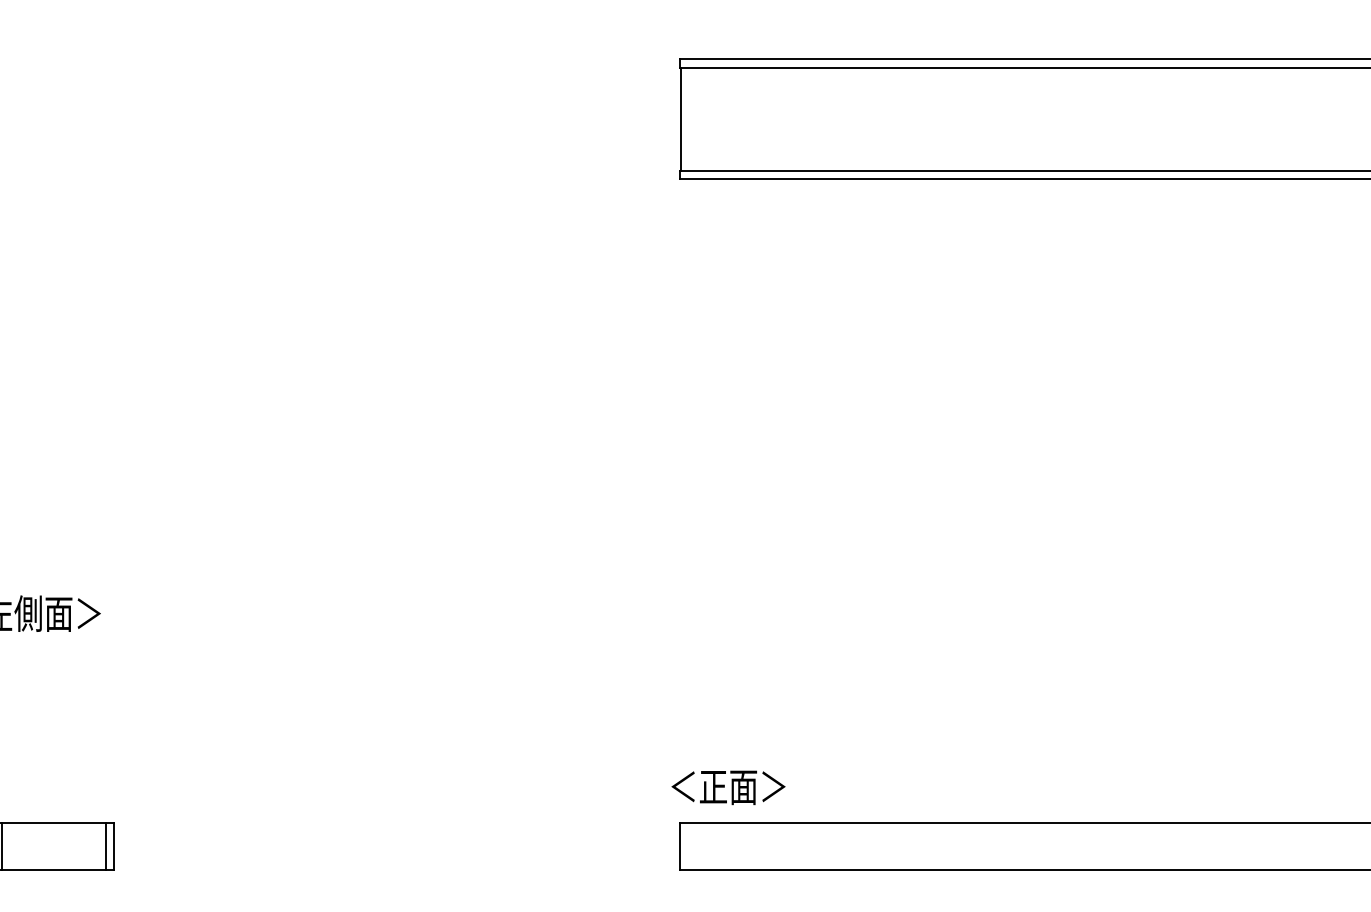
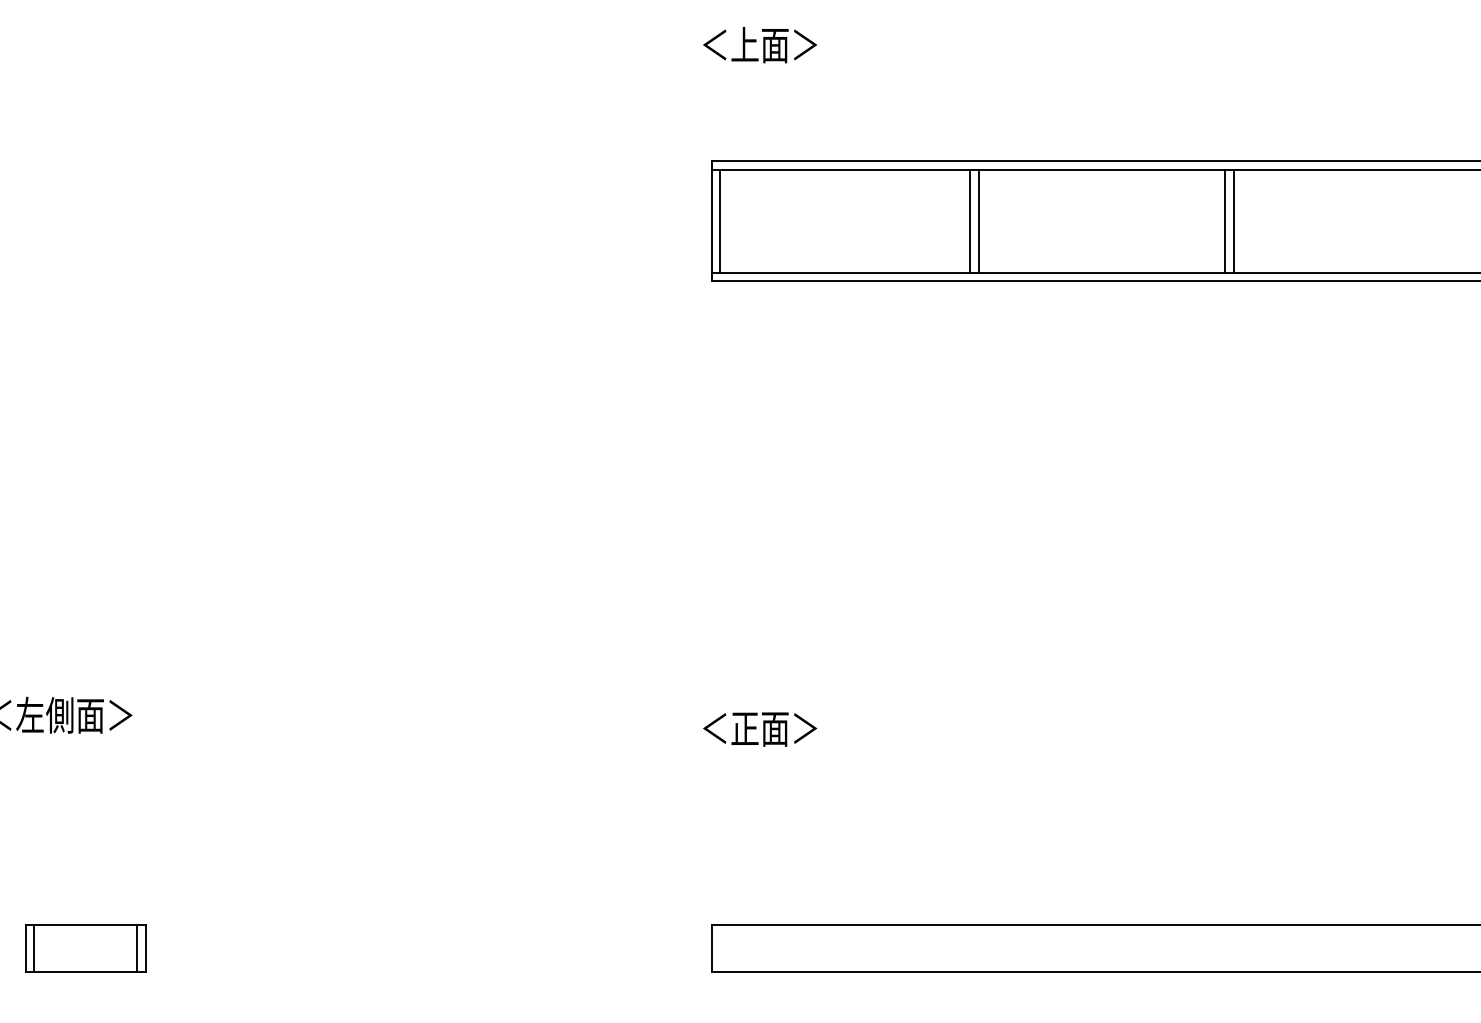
line: (688, 118) -> (720, 220), added
line: (938, 118) -> (970, 220), added
line: (946, 118) -> (978, 220), added
line: (1193, 118) -> (1225, 220), added
line: (1201, 118) -> (1233, 220), added
text: (728, 787) -> (760, 729), moved

